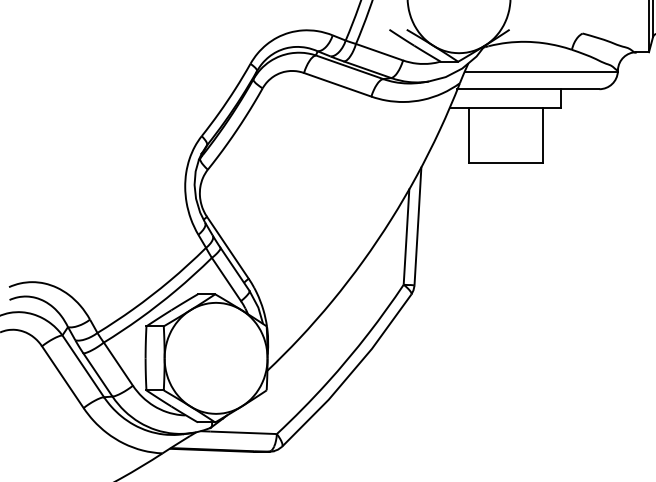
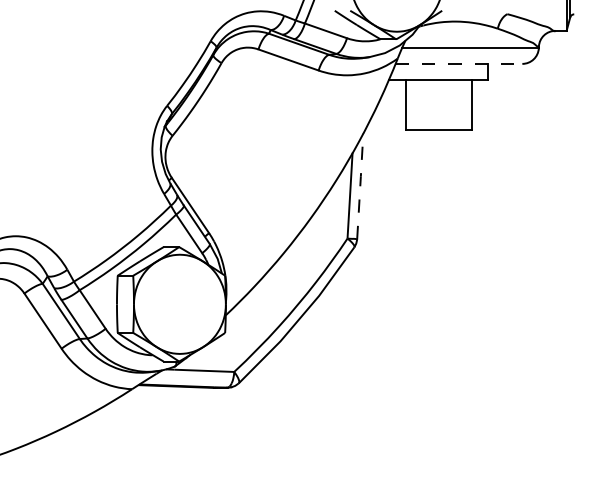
line: (529, 88) -> (459, 63), solid -> dashed
line: (418, 225) -> (360, 185), solid -> dashed

